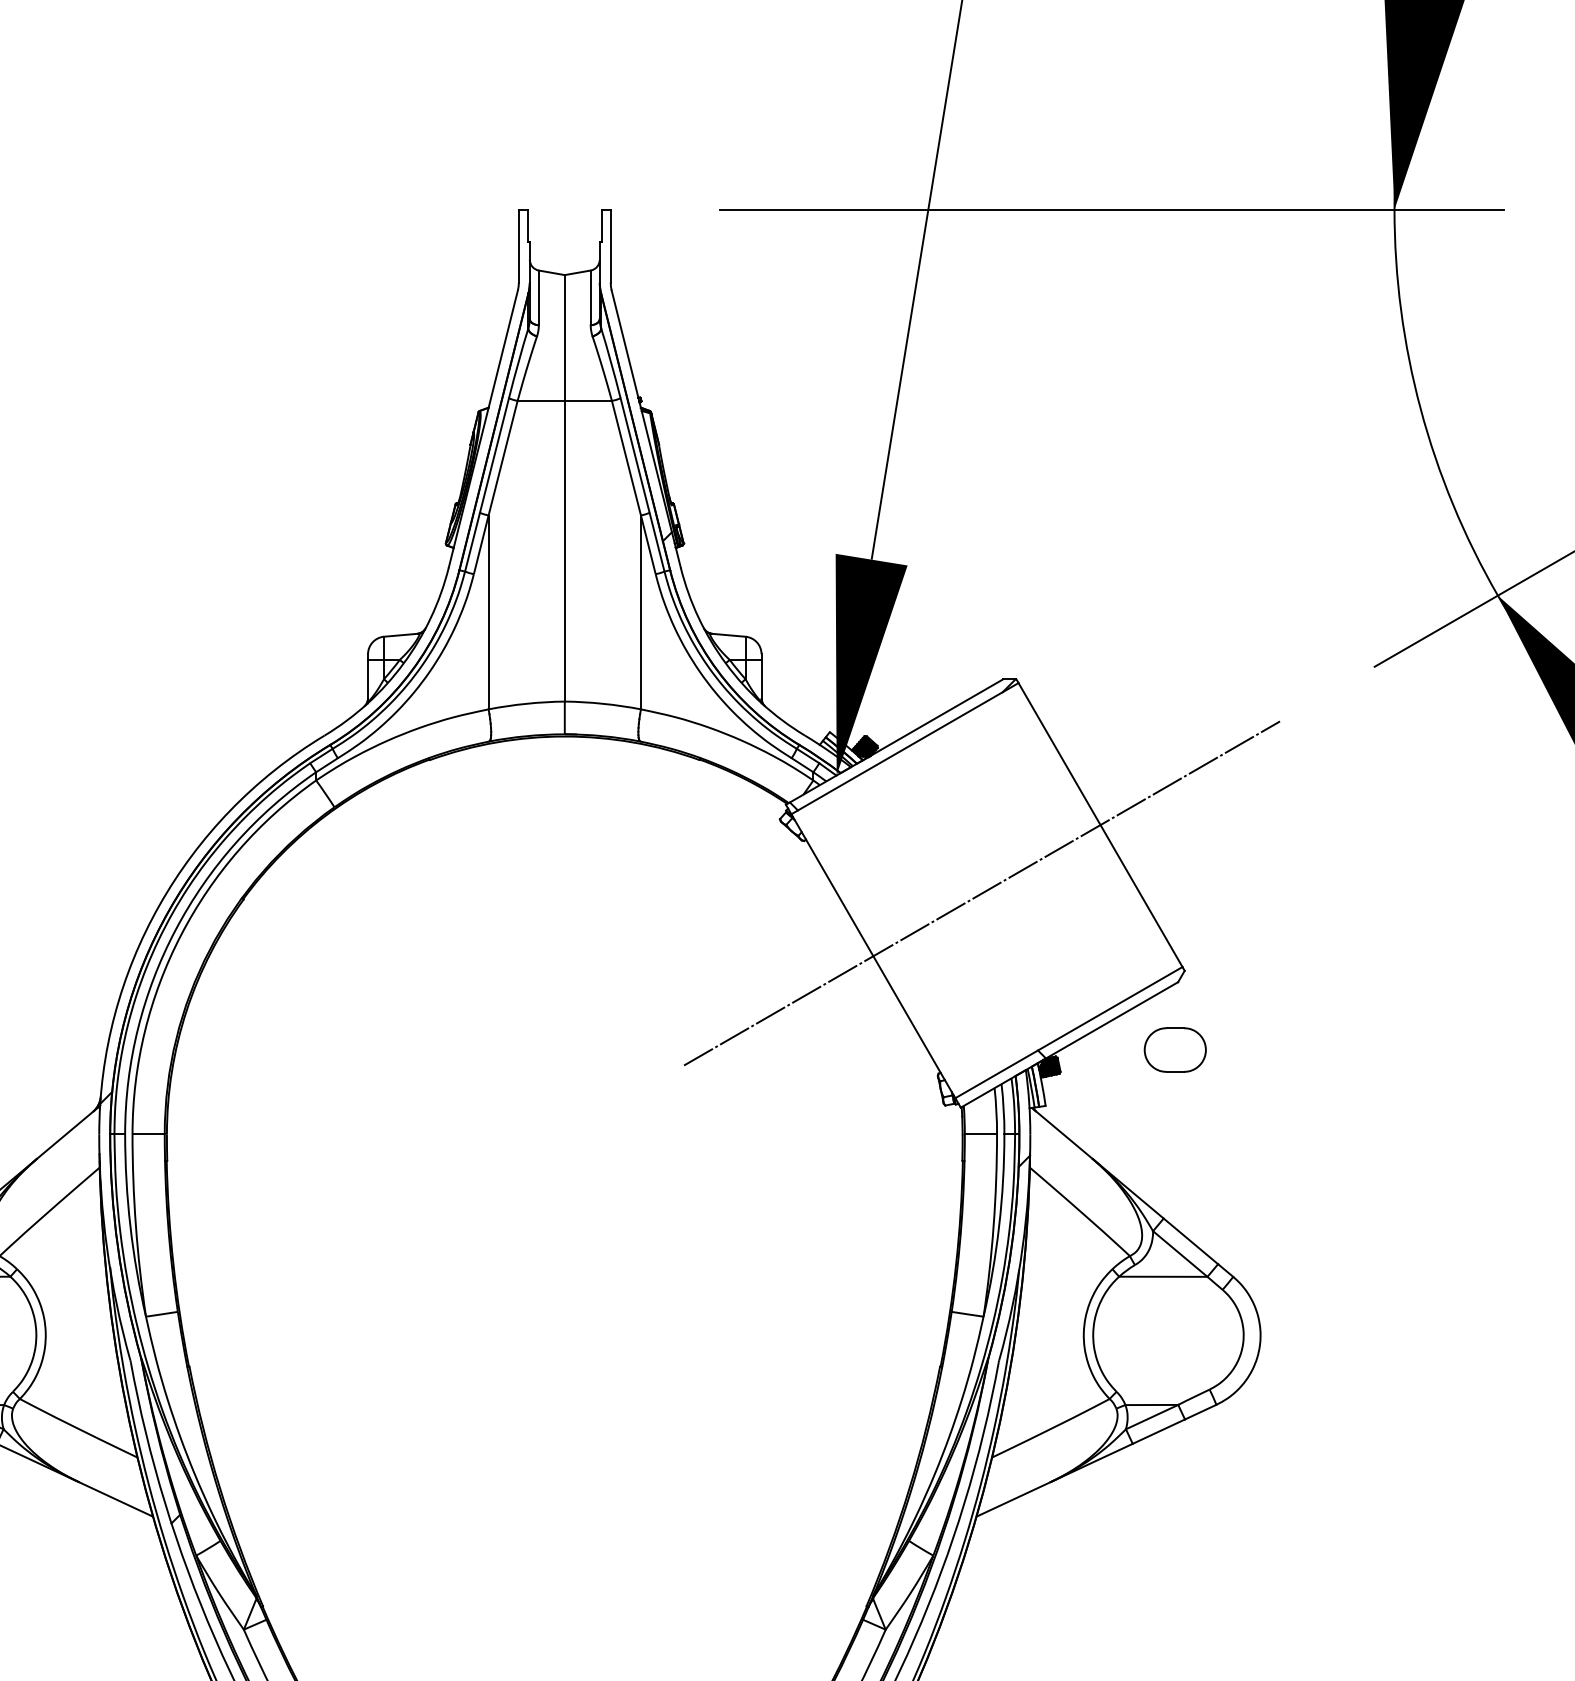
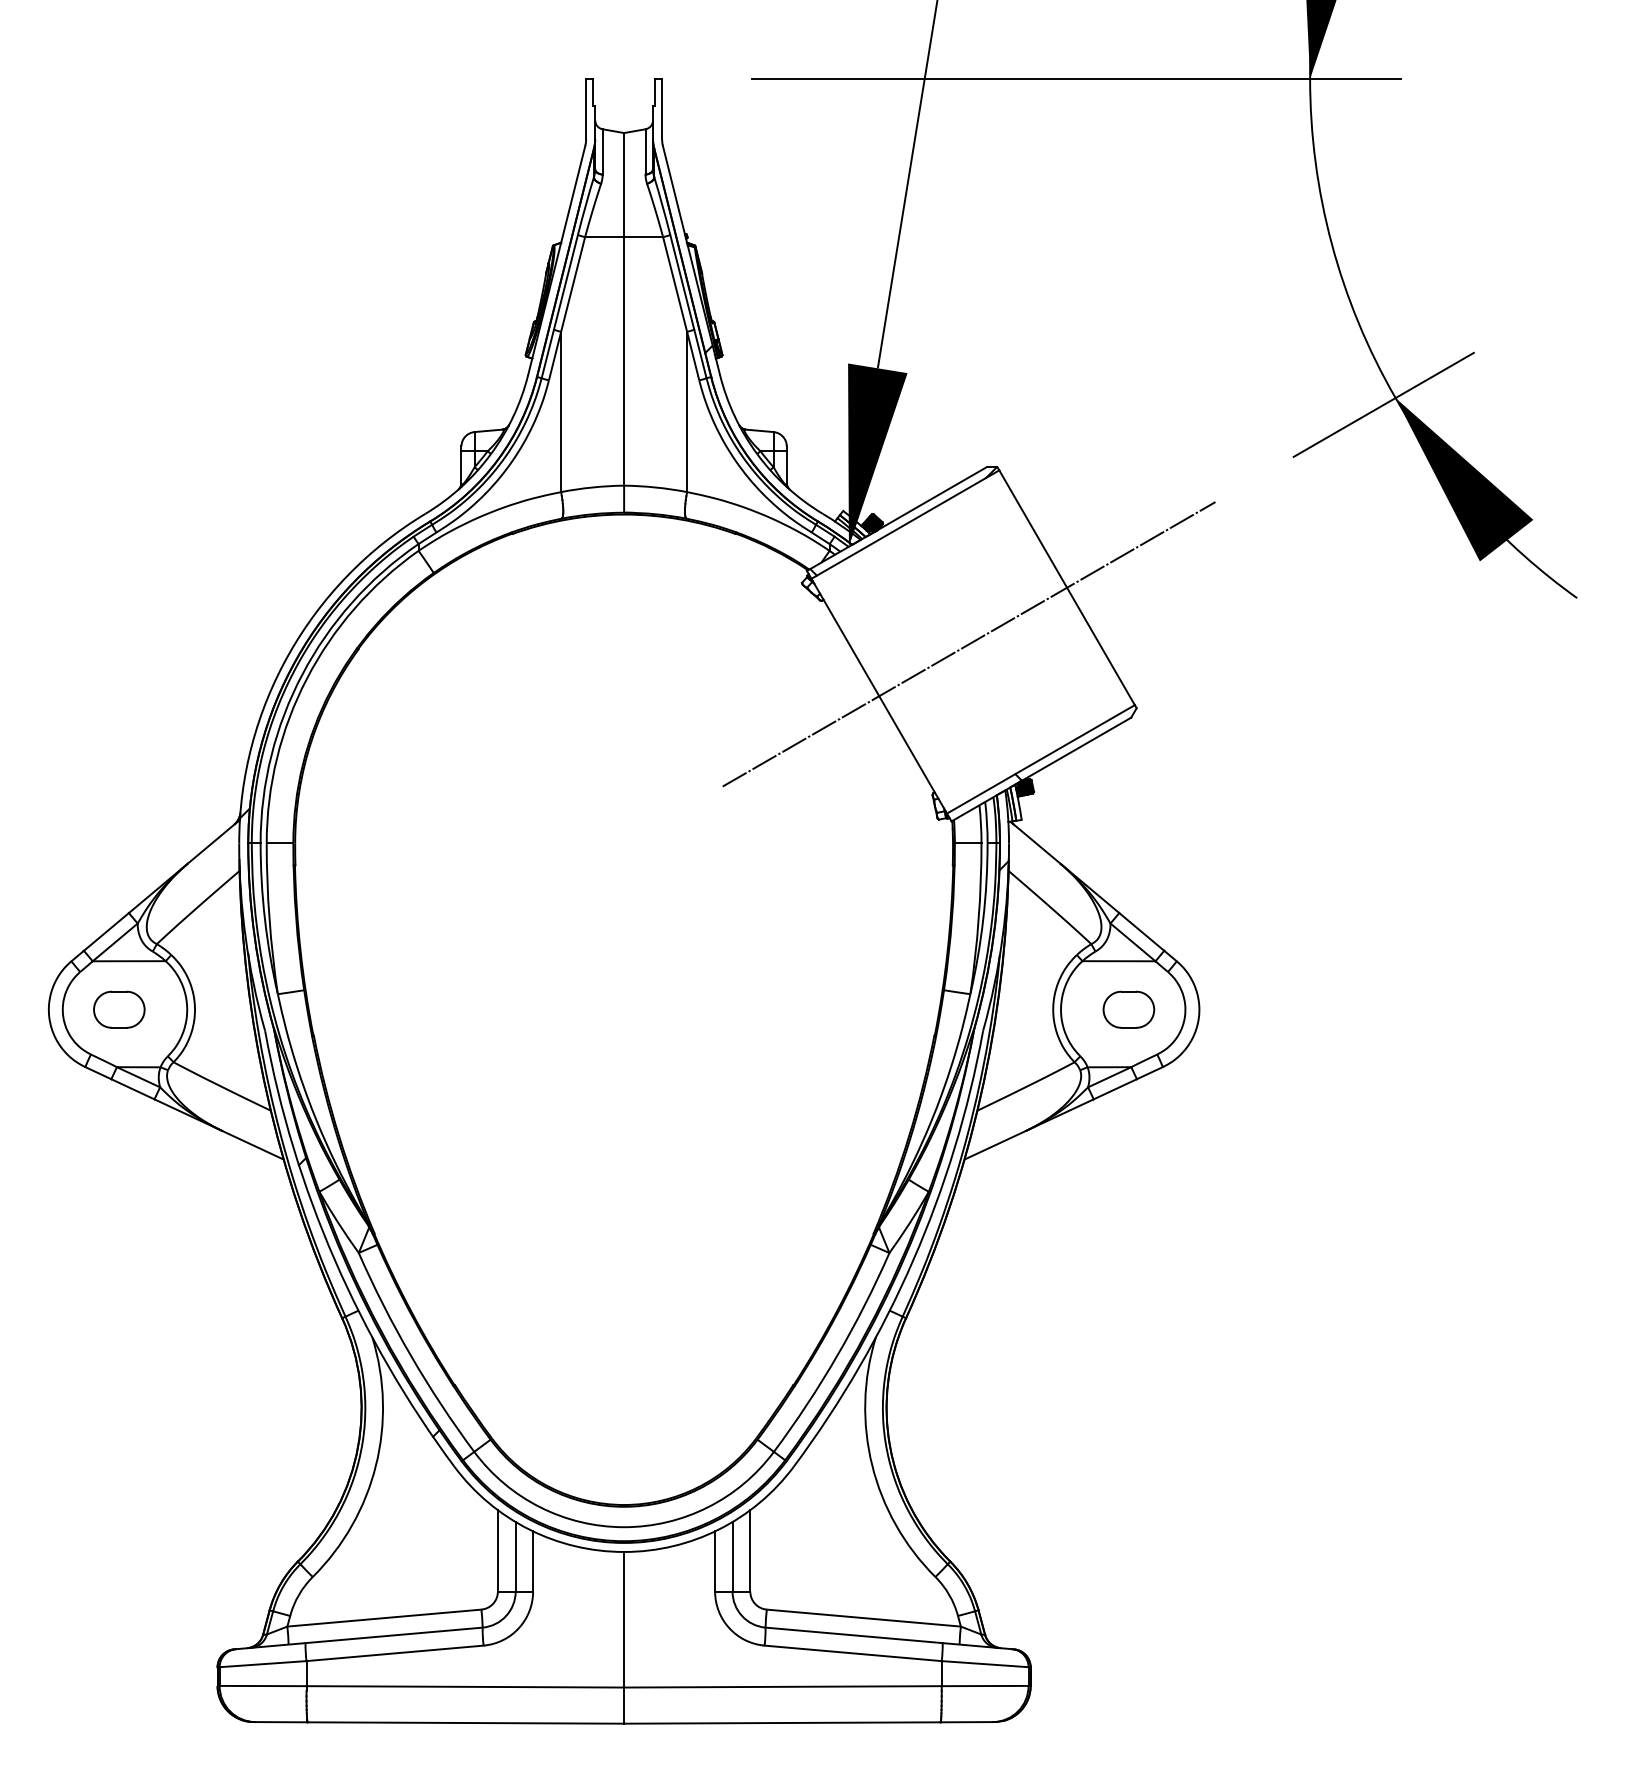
part: (1174, 1049) -> (1128, 1009), moved

